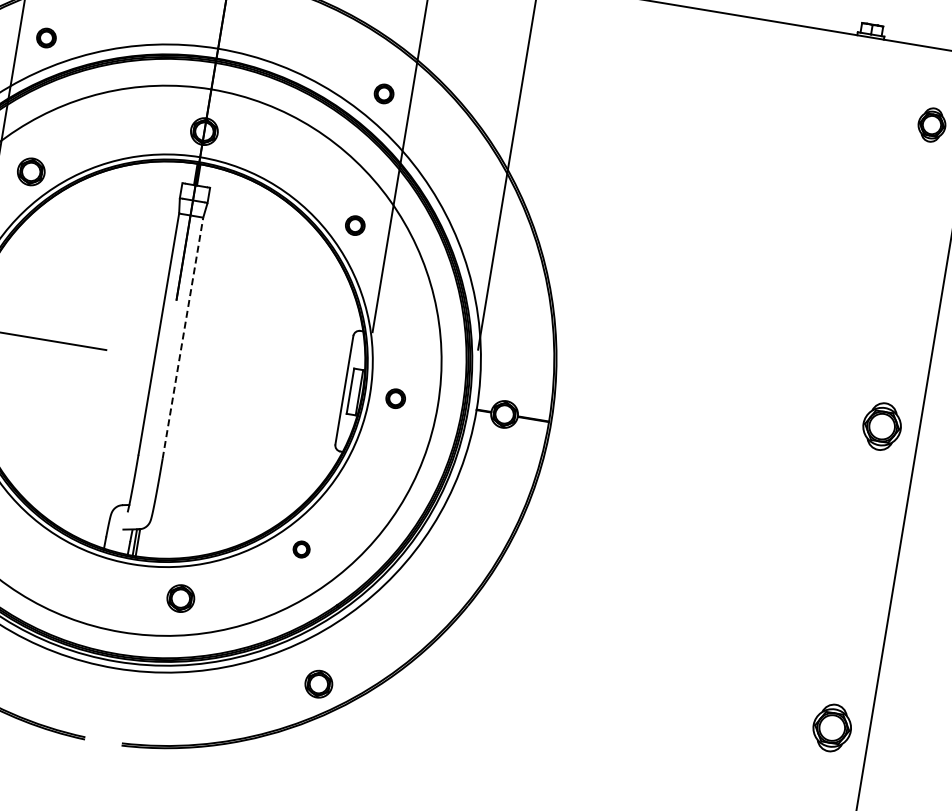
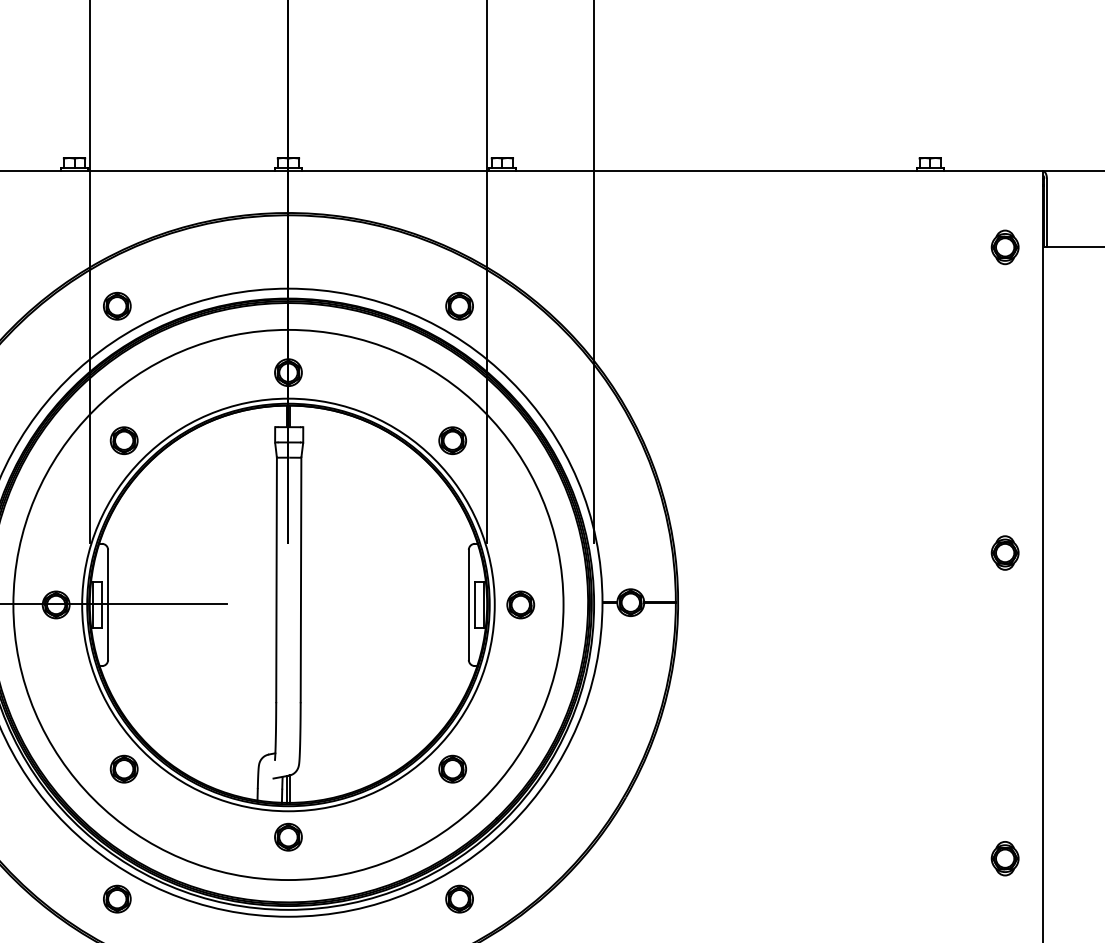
part: (46, 37) -> (117, 305), size x1.43
part: (384, 93) -> (459, 305), size x1.43
part: (355, 225) -> (452, 440), size x1.43
line: (183, 337) -> (301, 579), dashed -> solid
part: (395, 398) -> (520, 604), size x1.43
part: (881, 425) -> (1004, 552), size x0.71
part: (301, 548) -> (452, 768), size x1.67
part: (180, 597) -> (288, 836), moved
part: (318, 683) -> (459, 898), moved
part: (831, 727) -> (1004, 858), size x0.71

